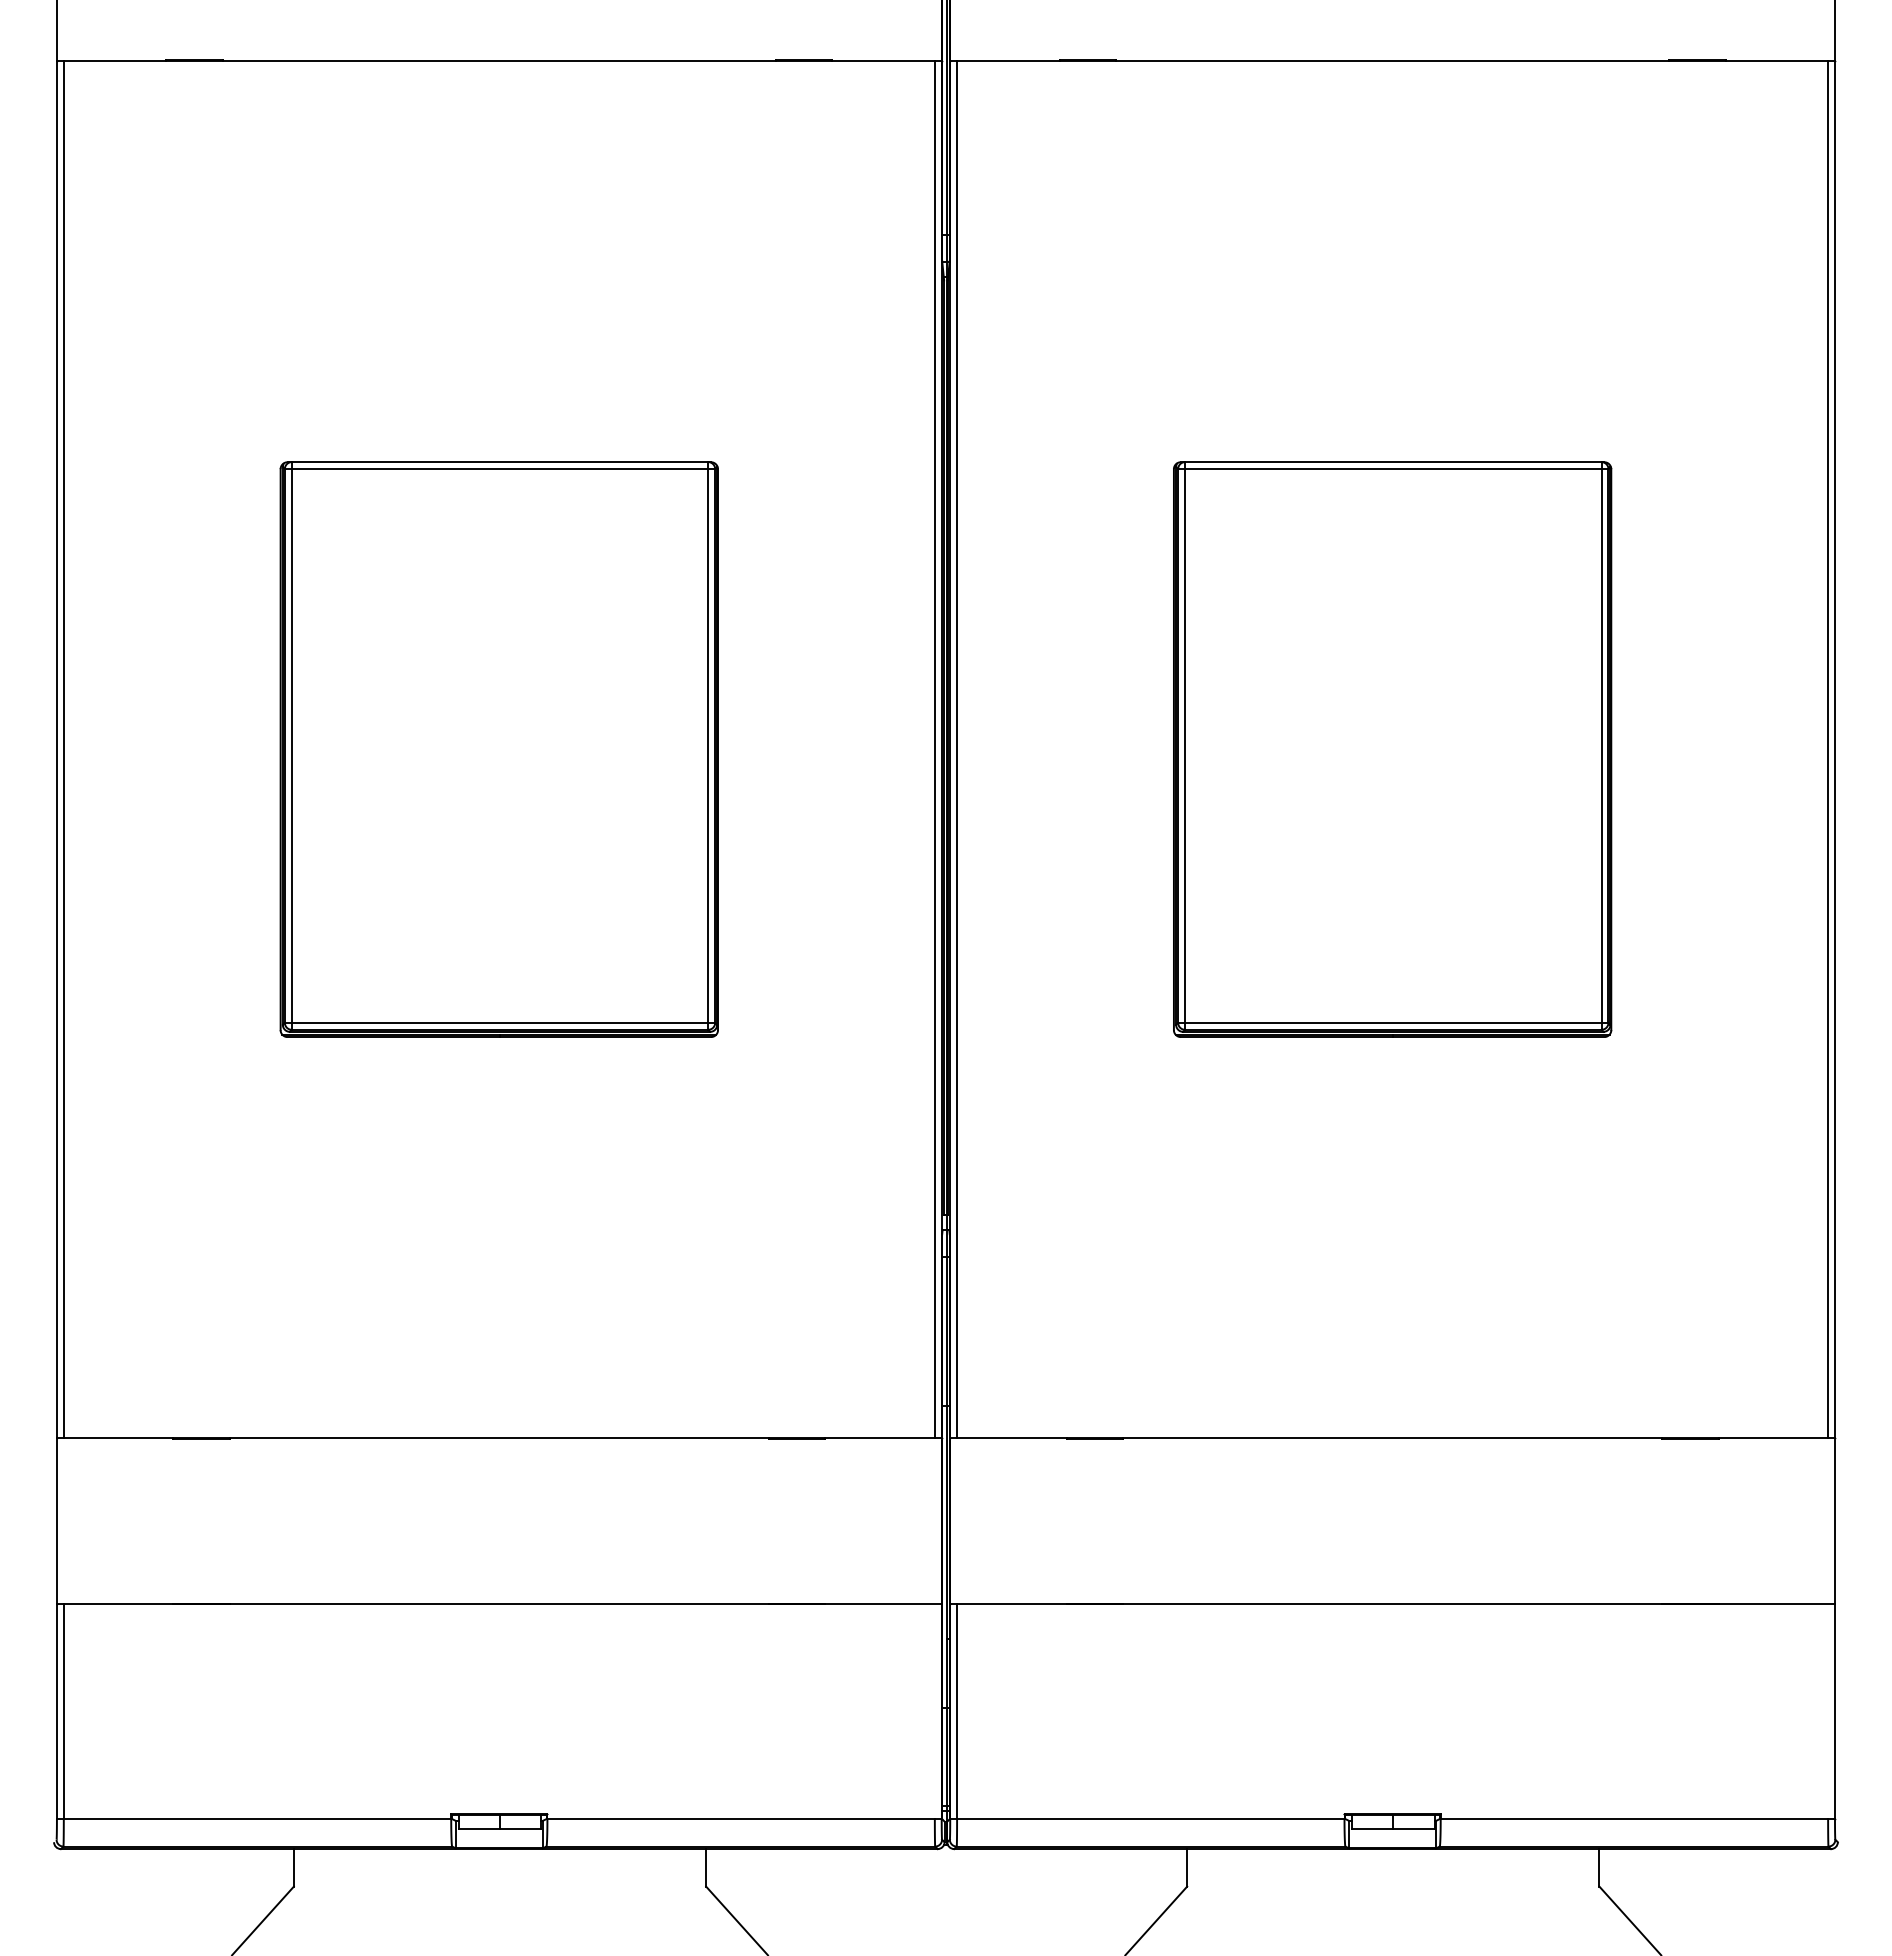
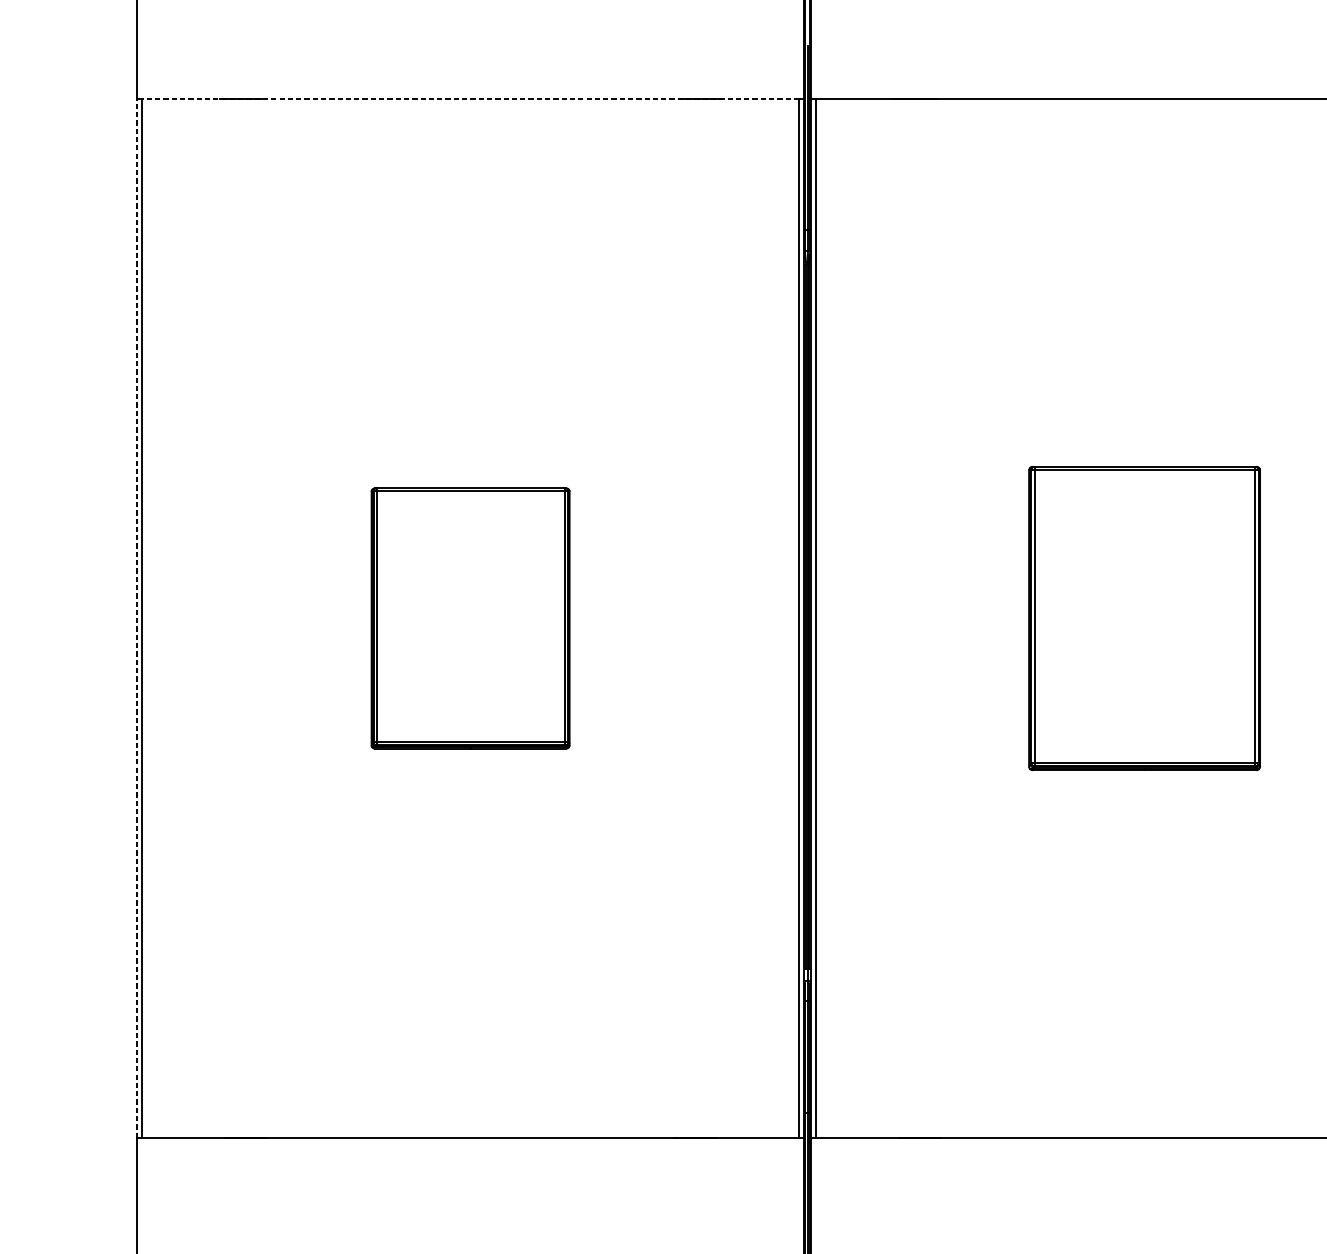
line: (499, 61) -> (470, 99), solid -> dashed
line: (56, 749) -> (136, 618), solid -> dashed
part: (498, 749) -> (470, 618), size x0.6
part: (1392, 749) -> (1144, 618), size x0.7

